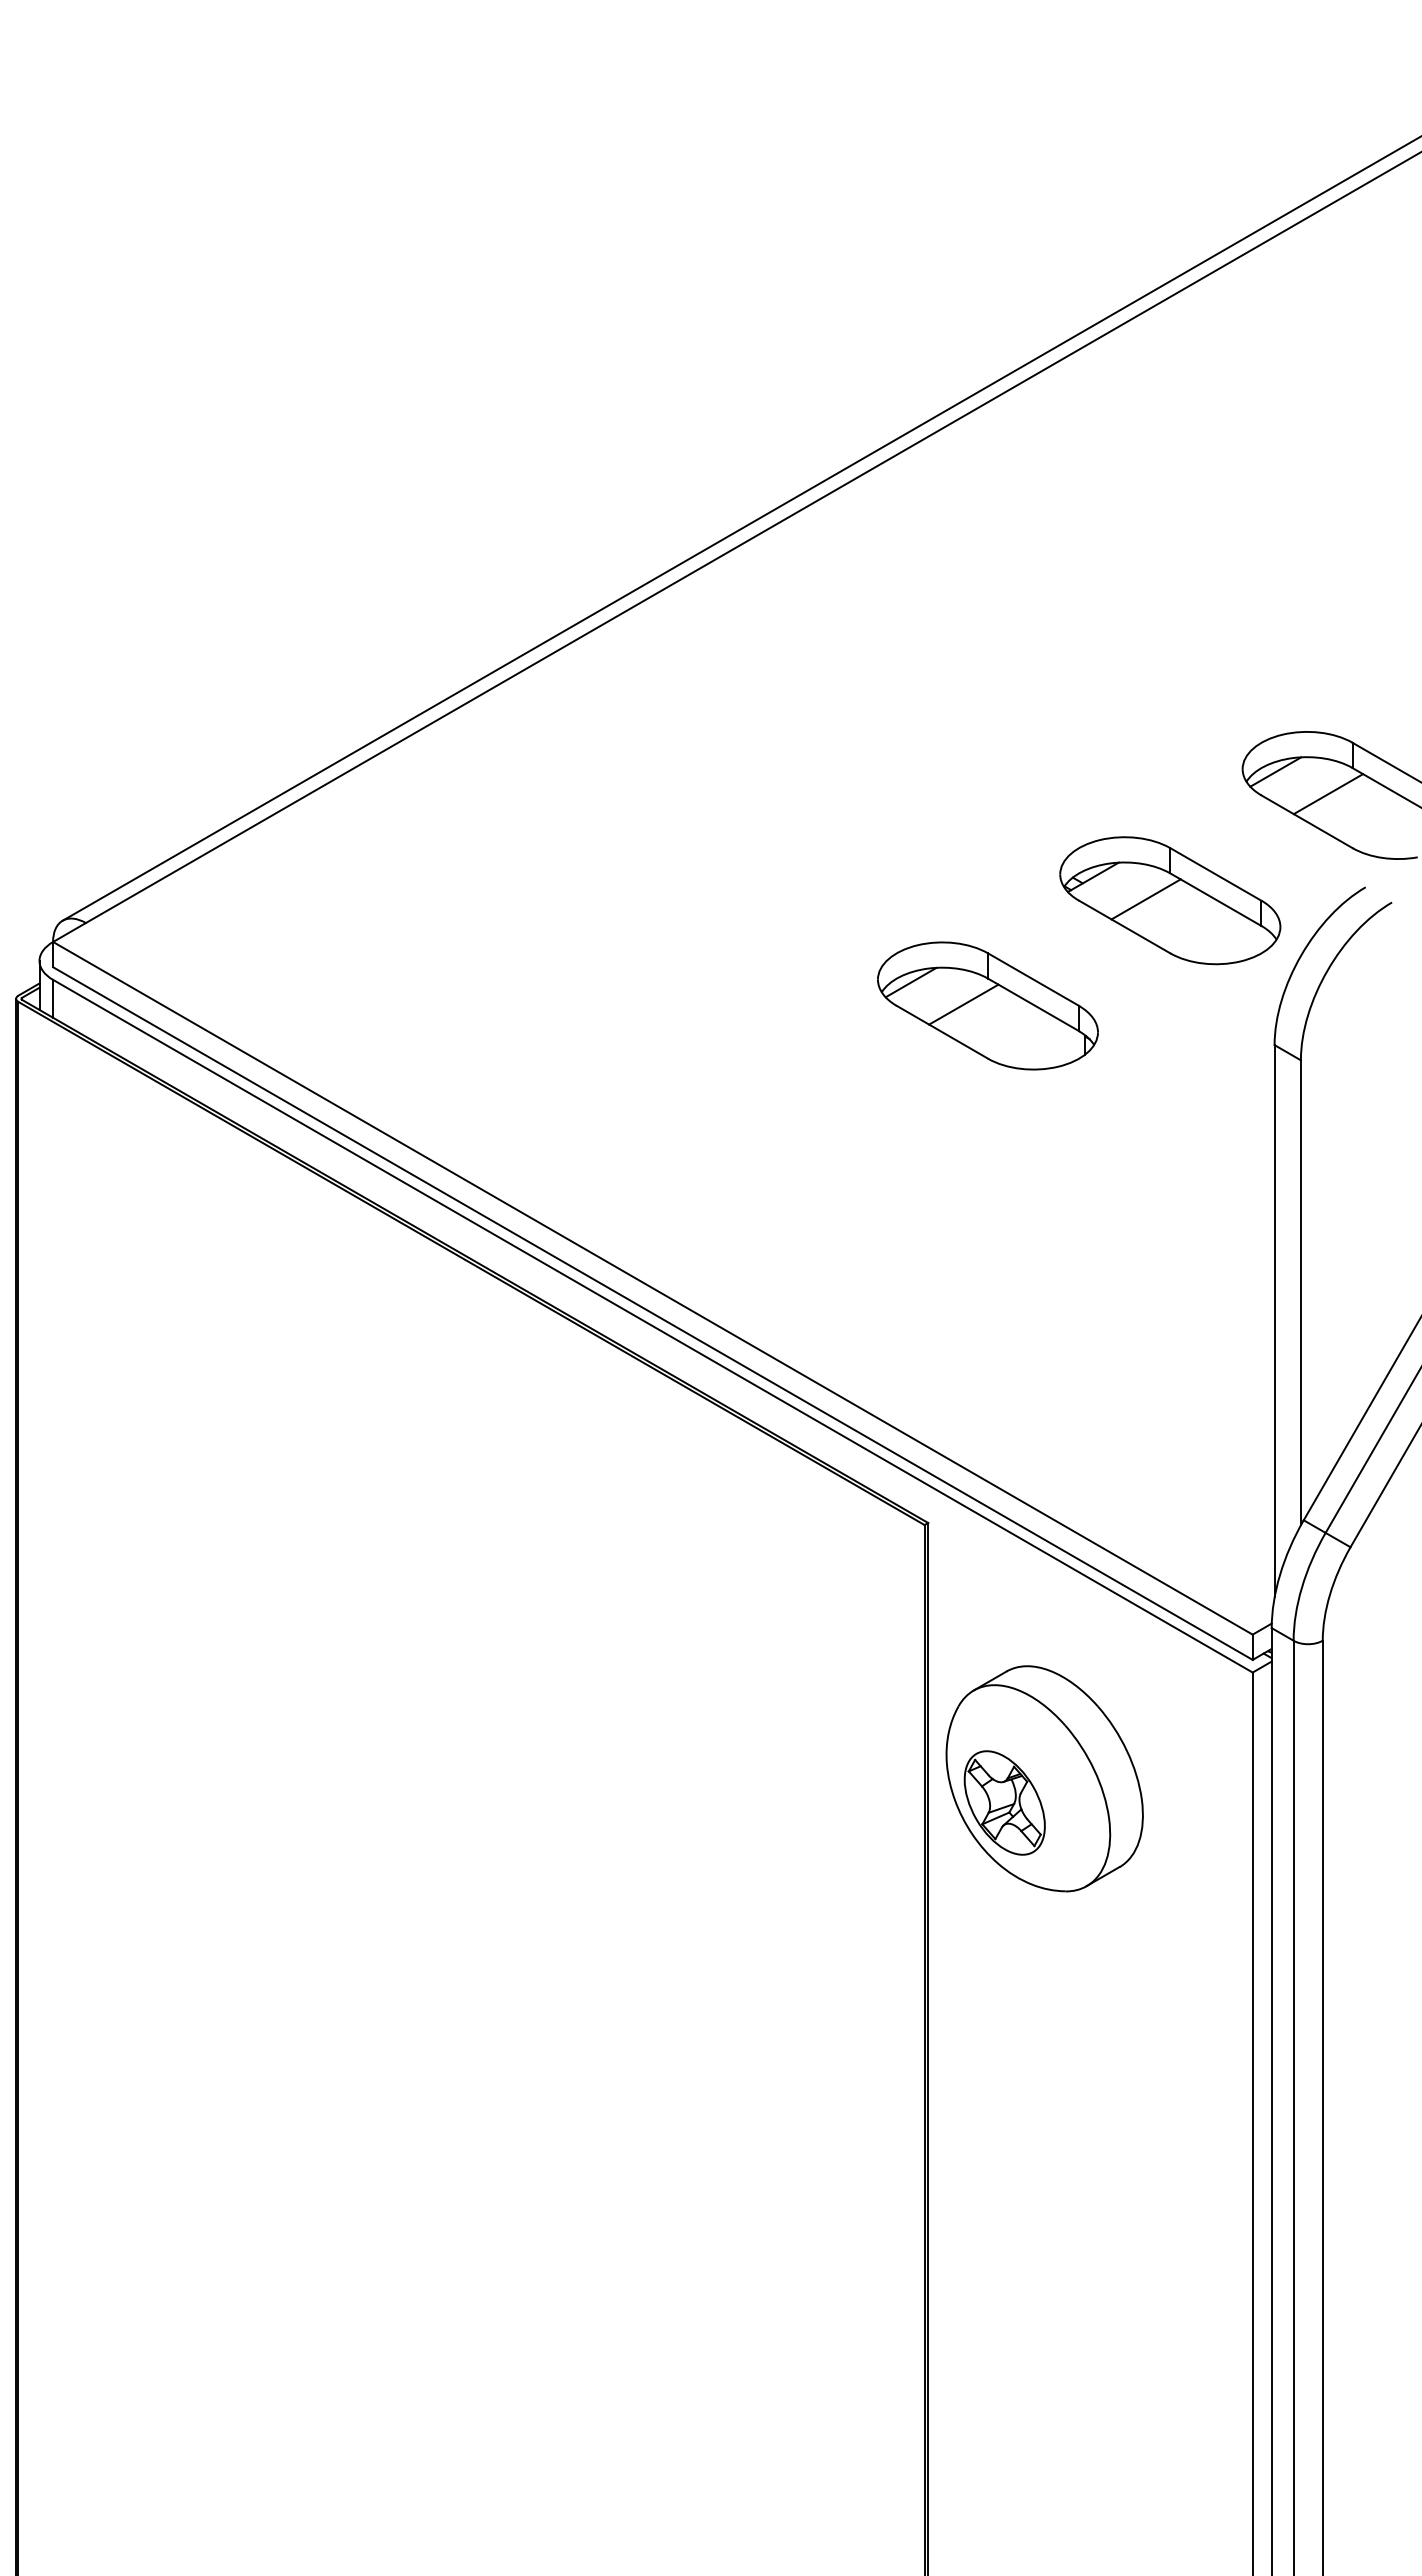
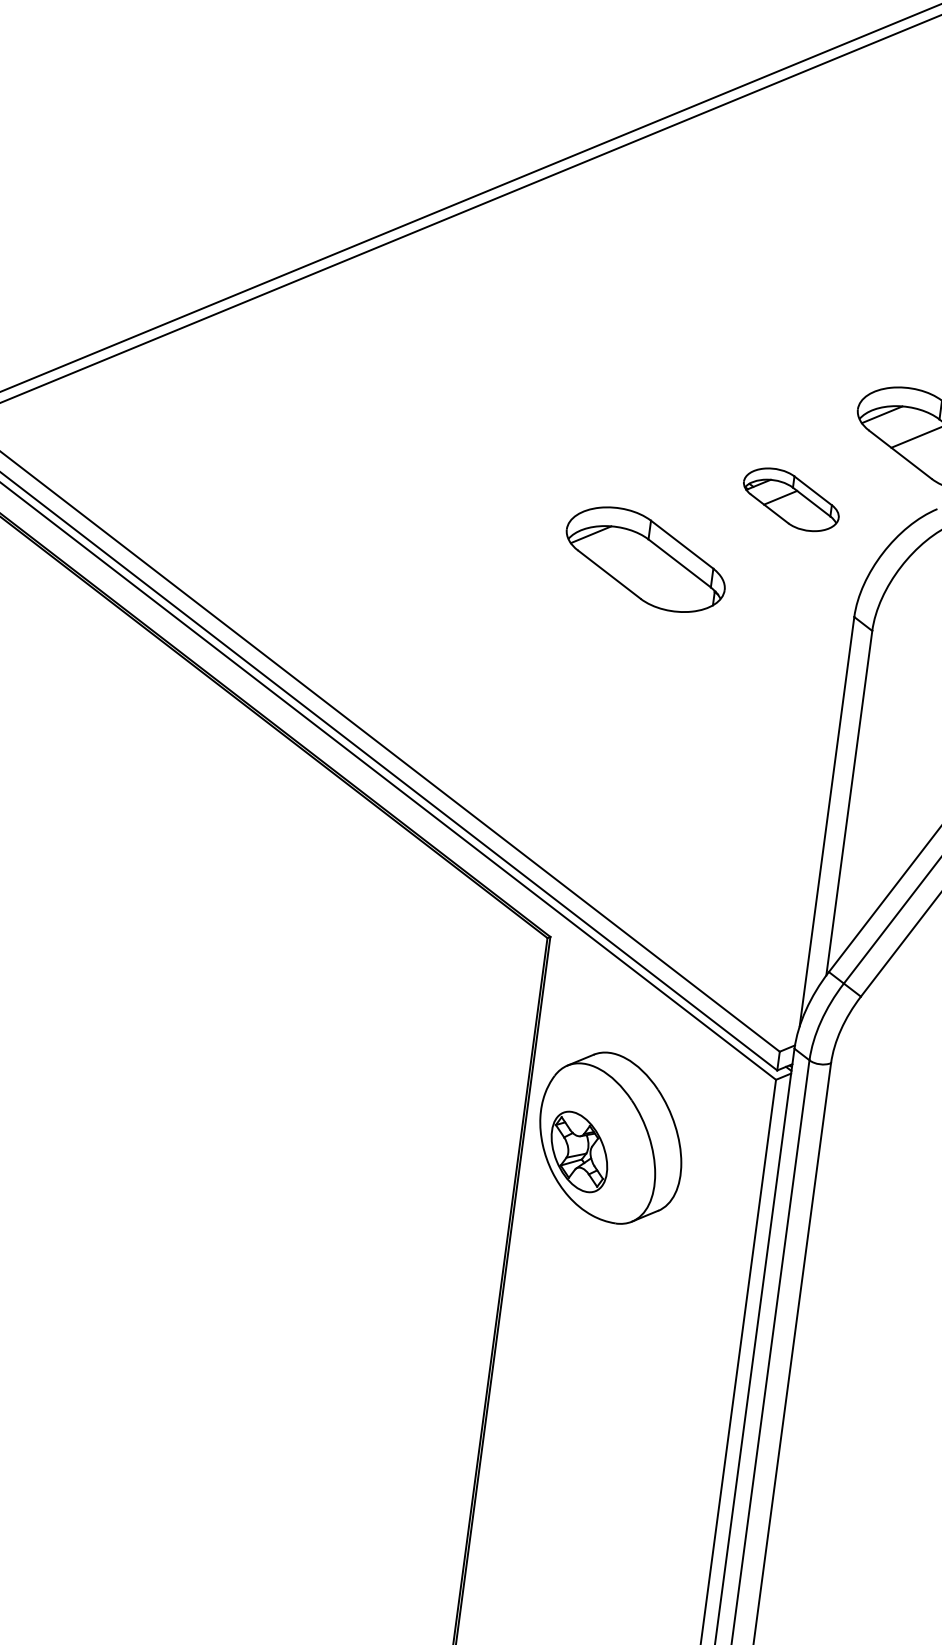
part: (1170, 900) -> (791, 499), size x0.6
line: (963, 1004) -> (627, 556), removed

